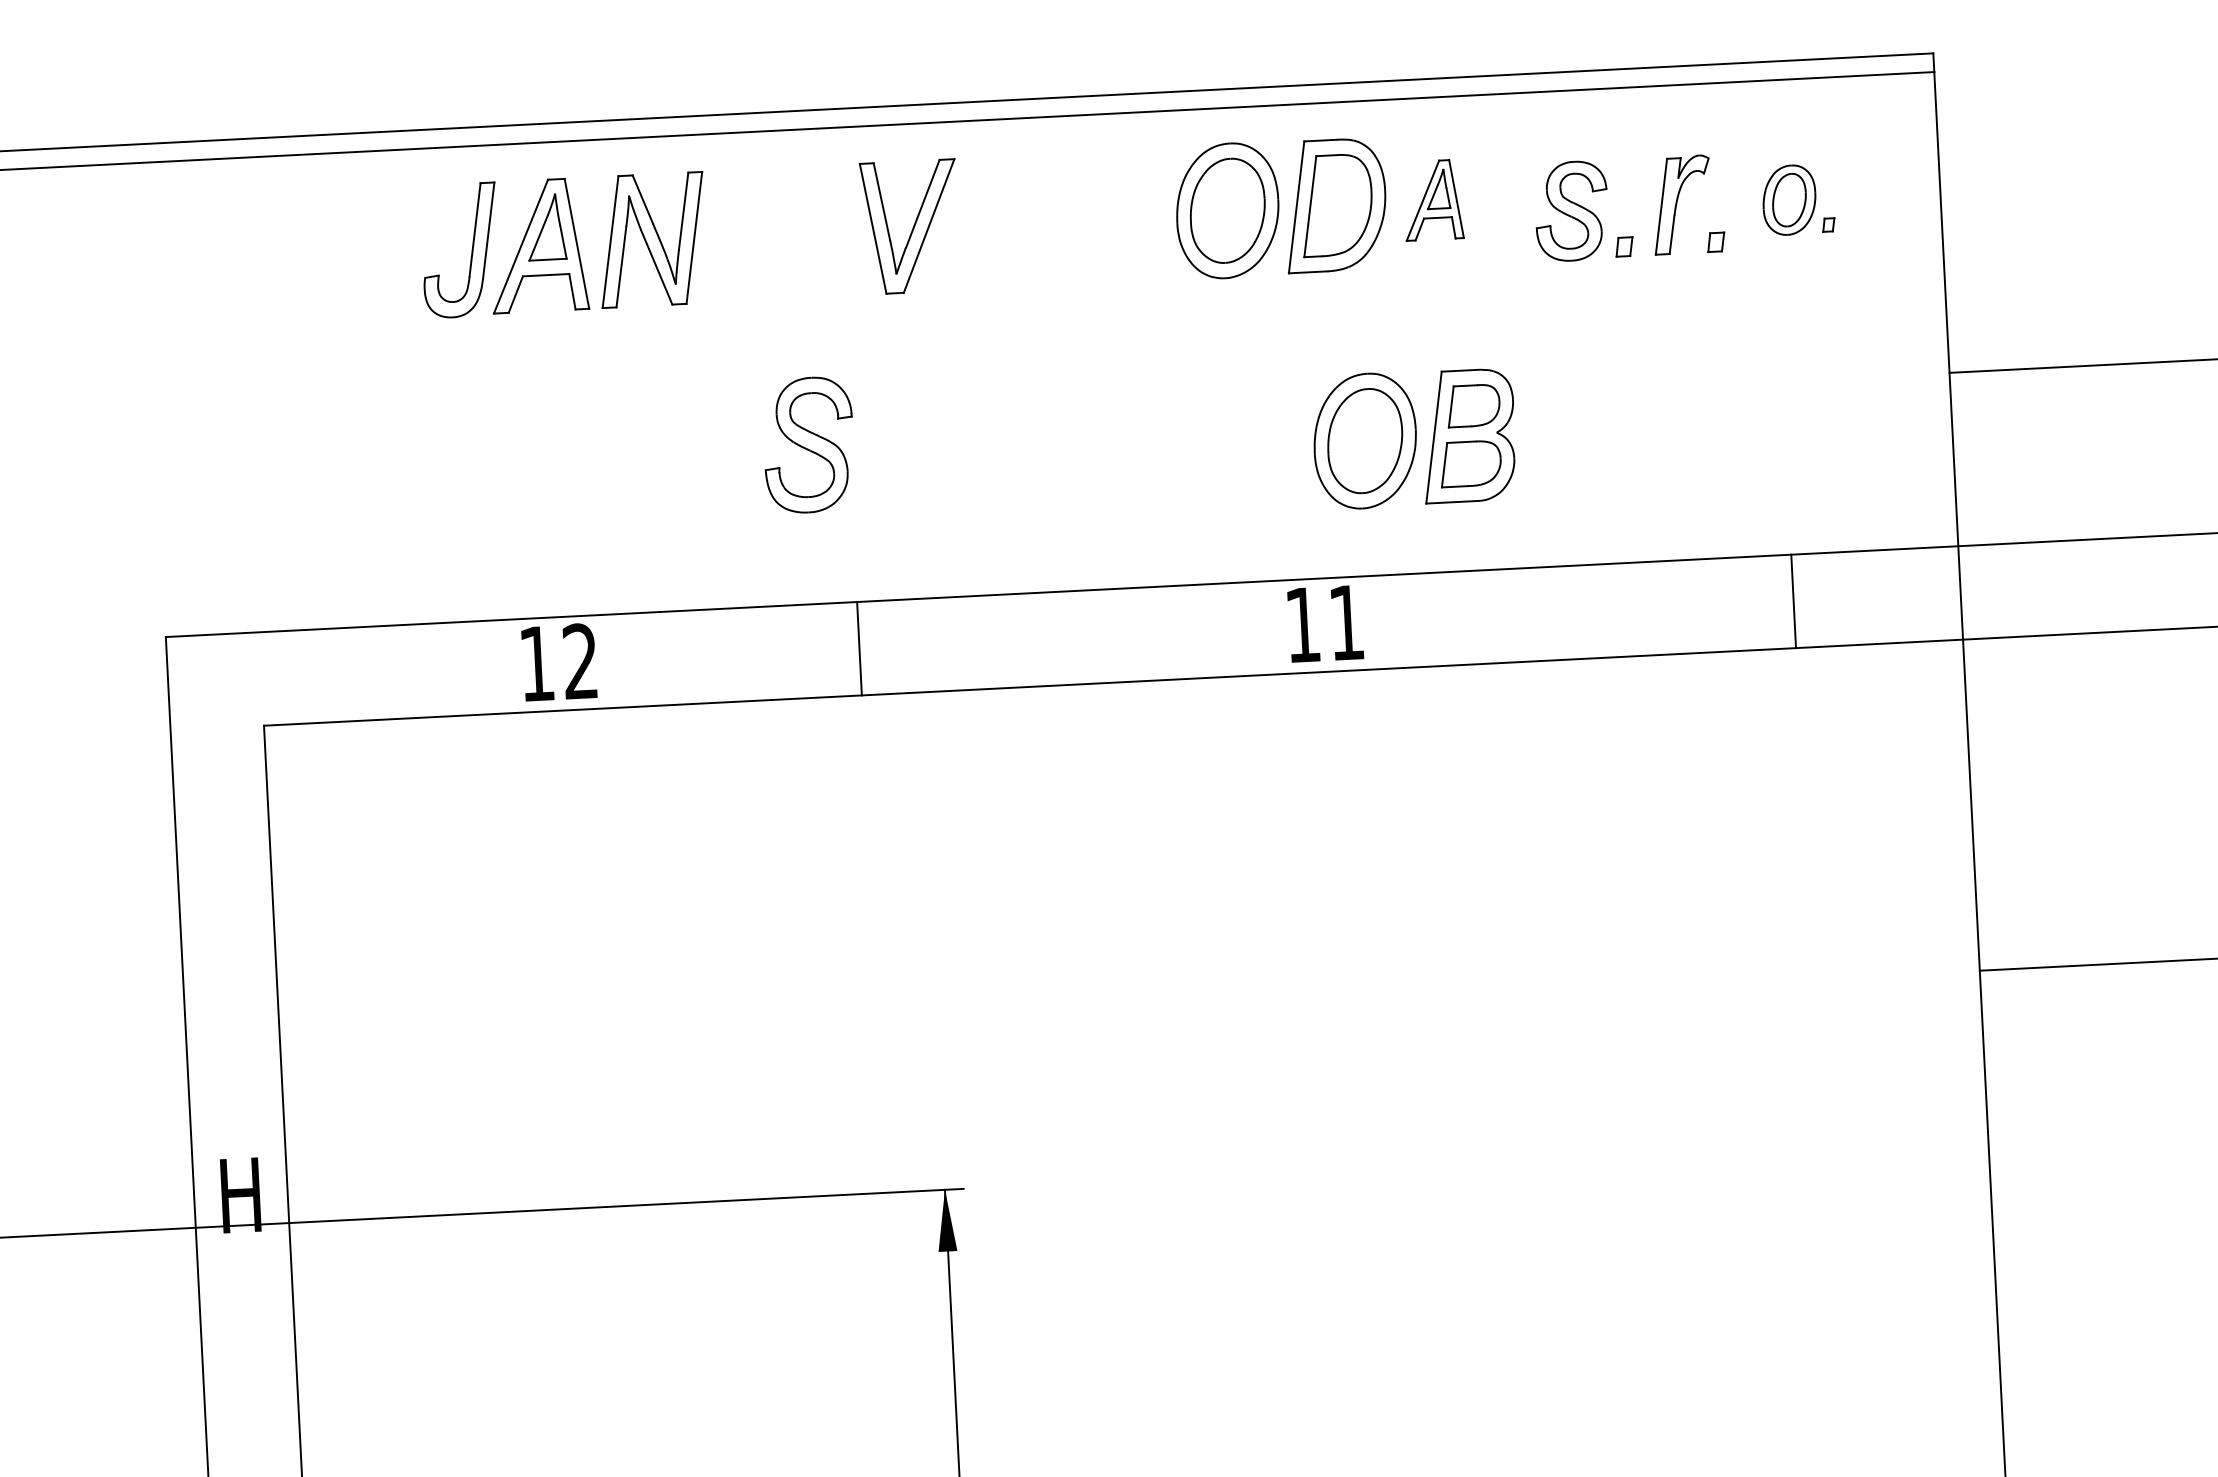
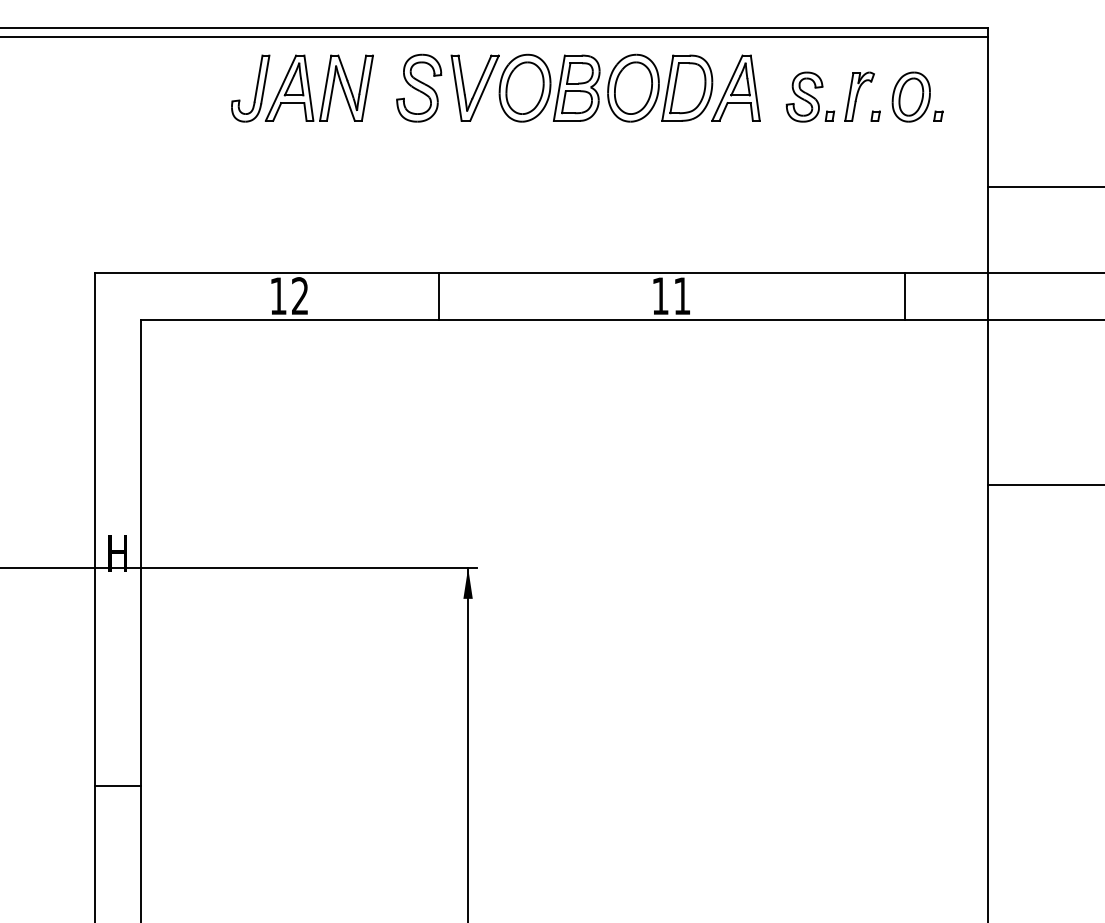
part: (1798, 198) -> (917, 96), size x1.43
part: (1432, 199) -> (735, 87), size x1.67
part: (1414, 437) -> (549, 87), moved
part: (809, 443) -> (419, 87), moved

